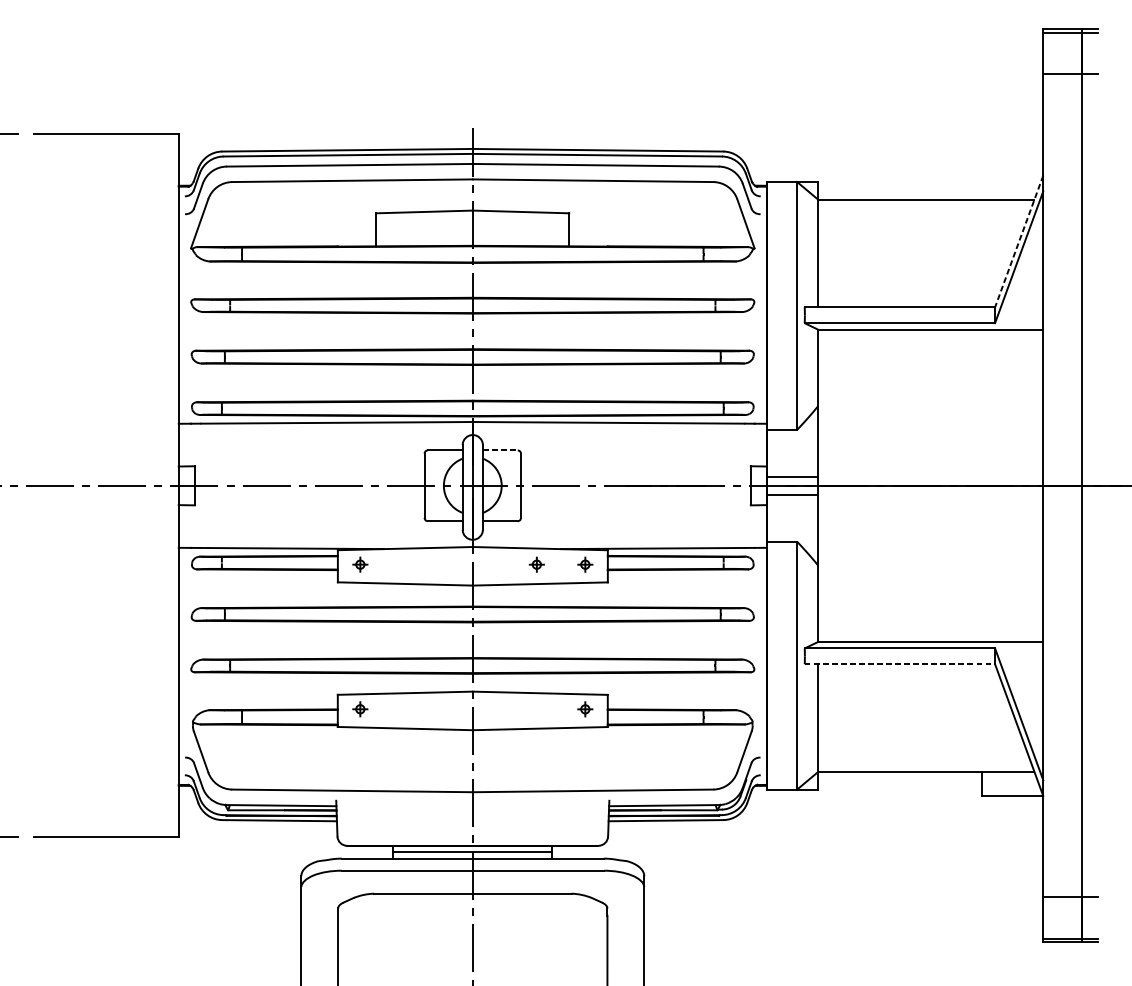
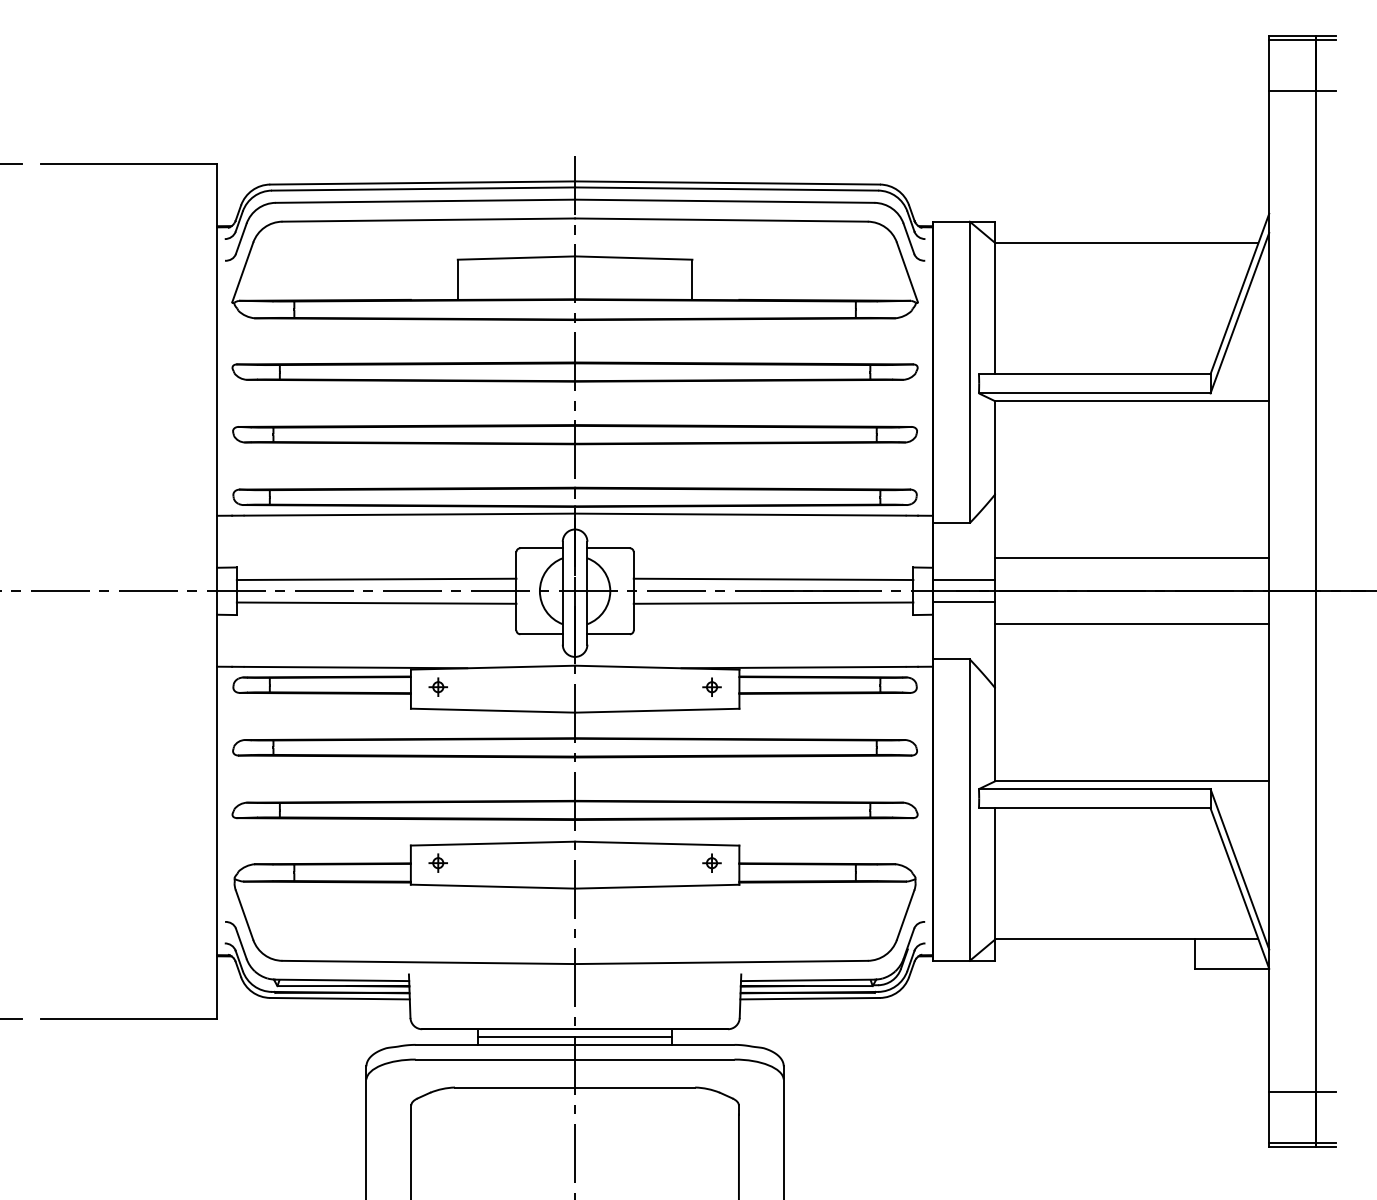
line: (1018, 241) -> (1239, 294), dashed -> solid
line: (501, 450) -> (609, 548), dashed -> solid
line: (930, 458) -> (1132, 558), added
line: (309, 476) -> (376, 579), added
line: (635, 476) -> (773, 579), added
line: (309, 495) -> (376, 602), added
line: (635, 495) -> (773, 602), added
line: (930, 513) -> (1132, 624), added
part: (536, 564) -> (652, 686), removed
line: (899, 664) -> (1094, 808), dashed -> solid

